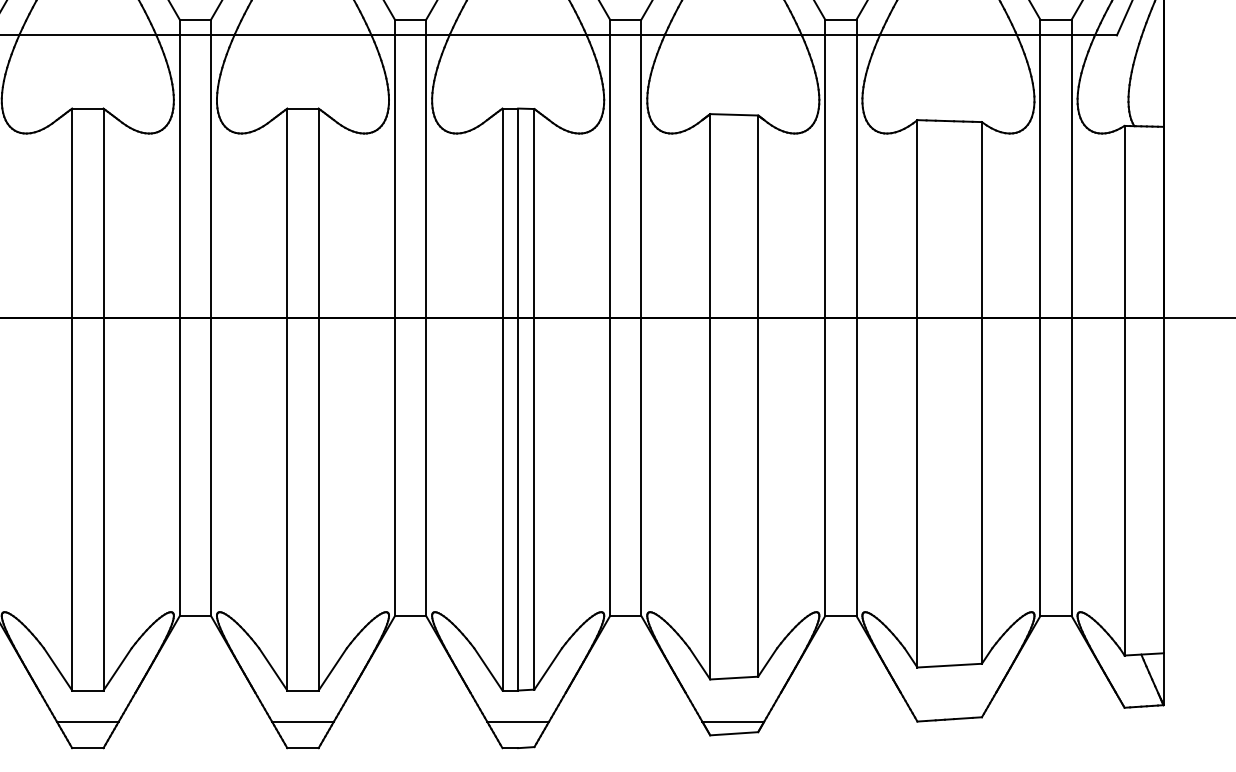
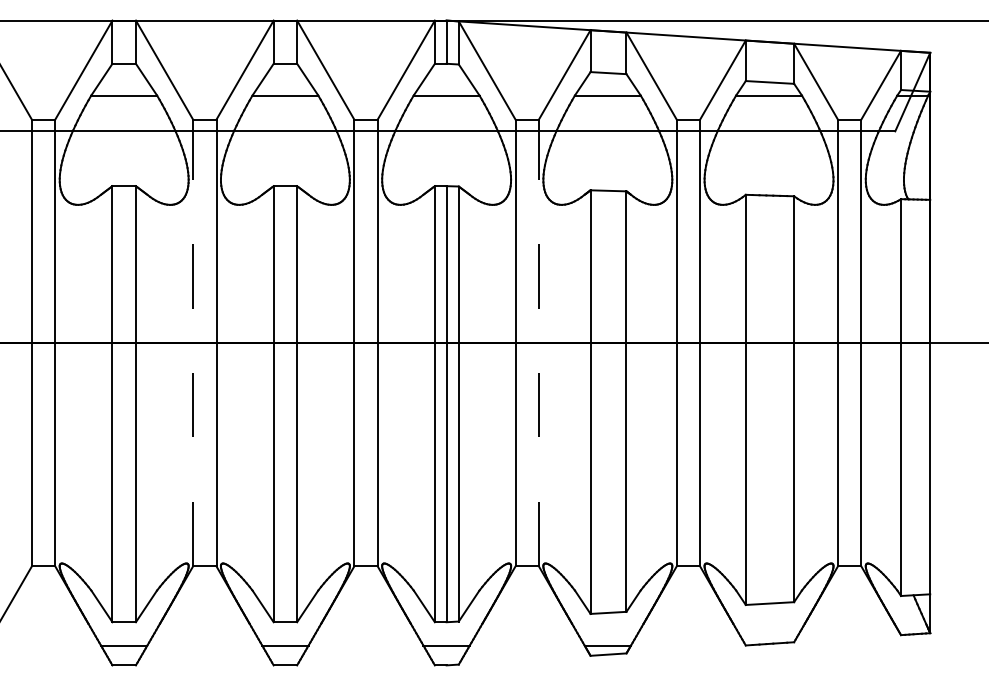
line: (180, 317) -> (193, 342), solid -> dashed
line: (640, 317) -> (538, 342), solid -> dashed

